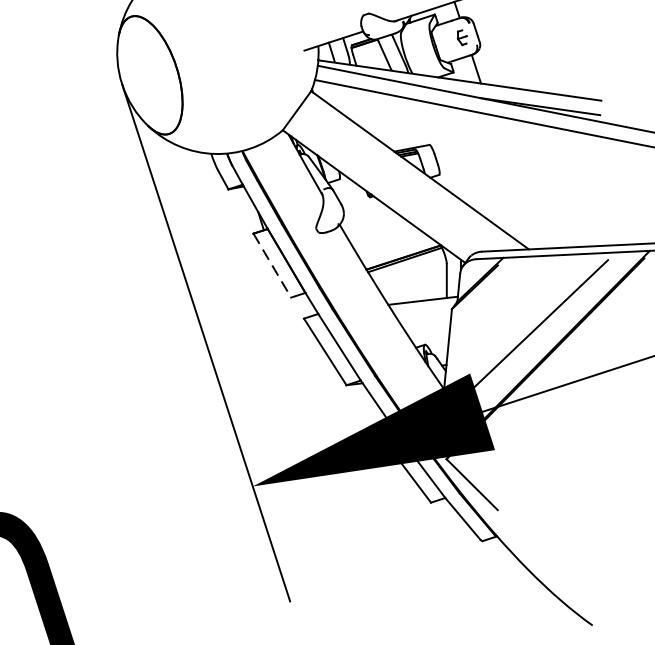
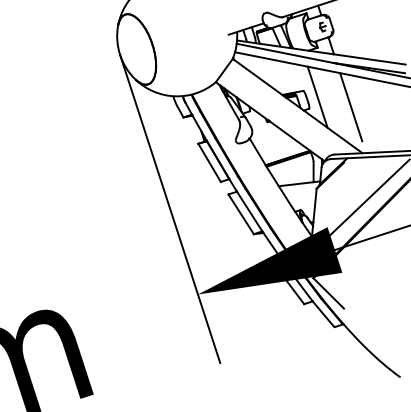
line: (453, 154) -> (317, 96), added
line: (510, 172) -> (351, 107), added
line: (272, 266) -> (209, 163), dashed -> solid

